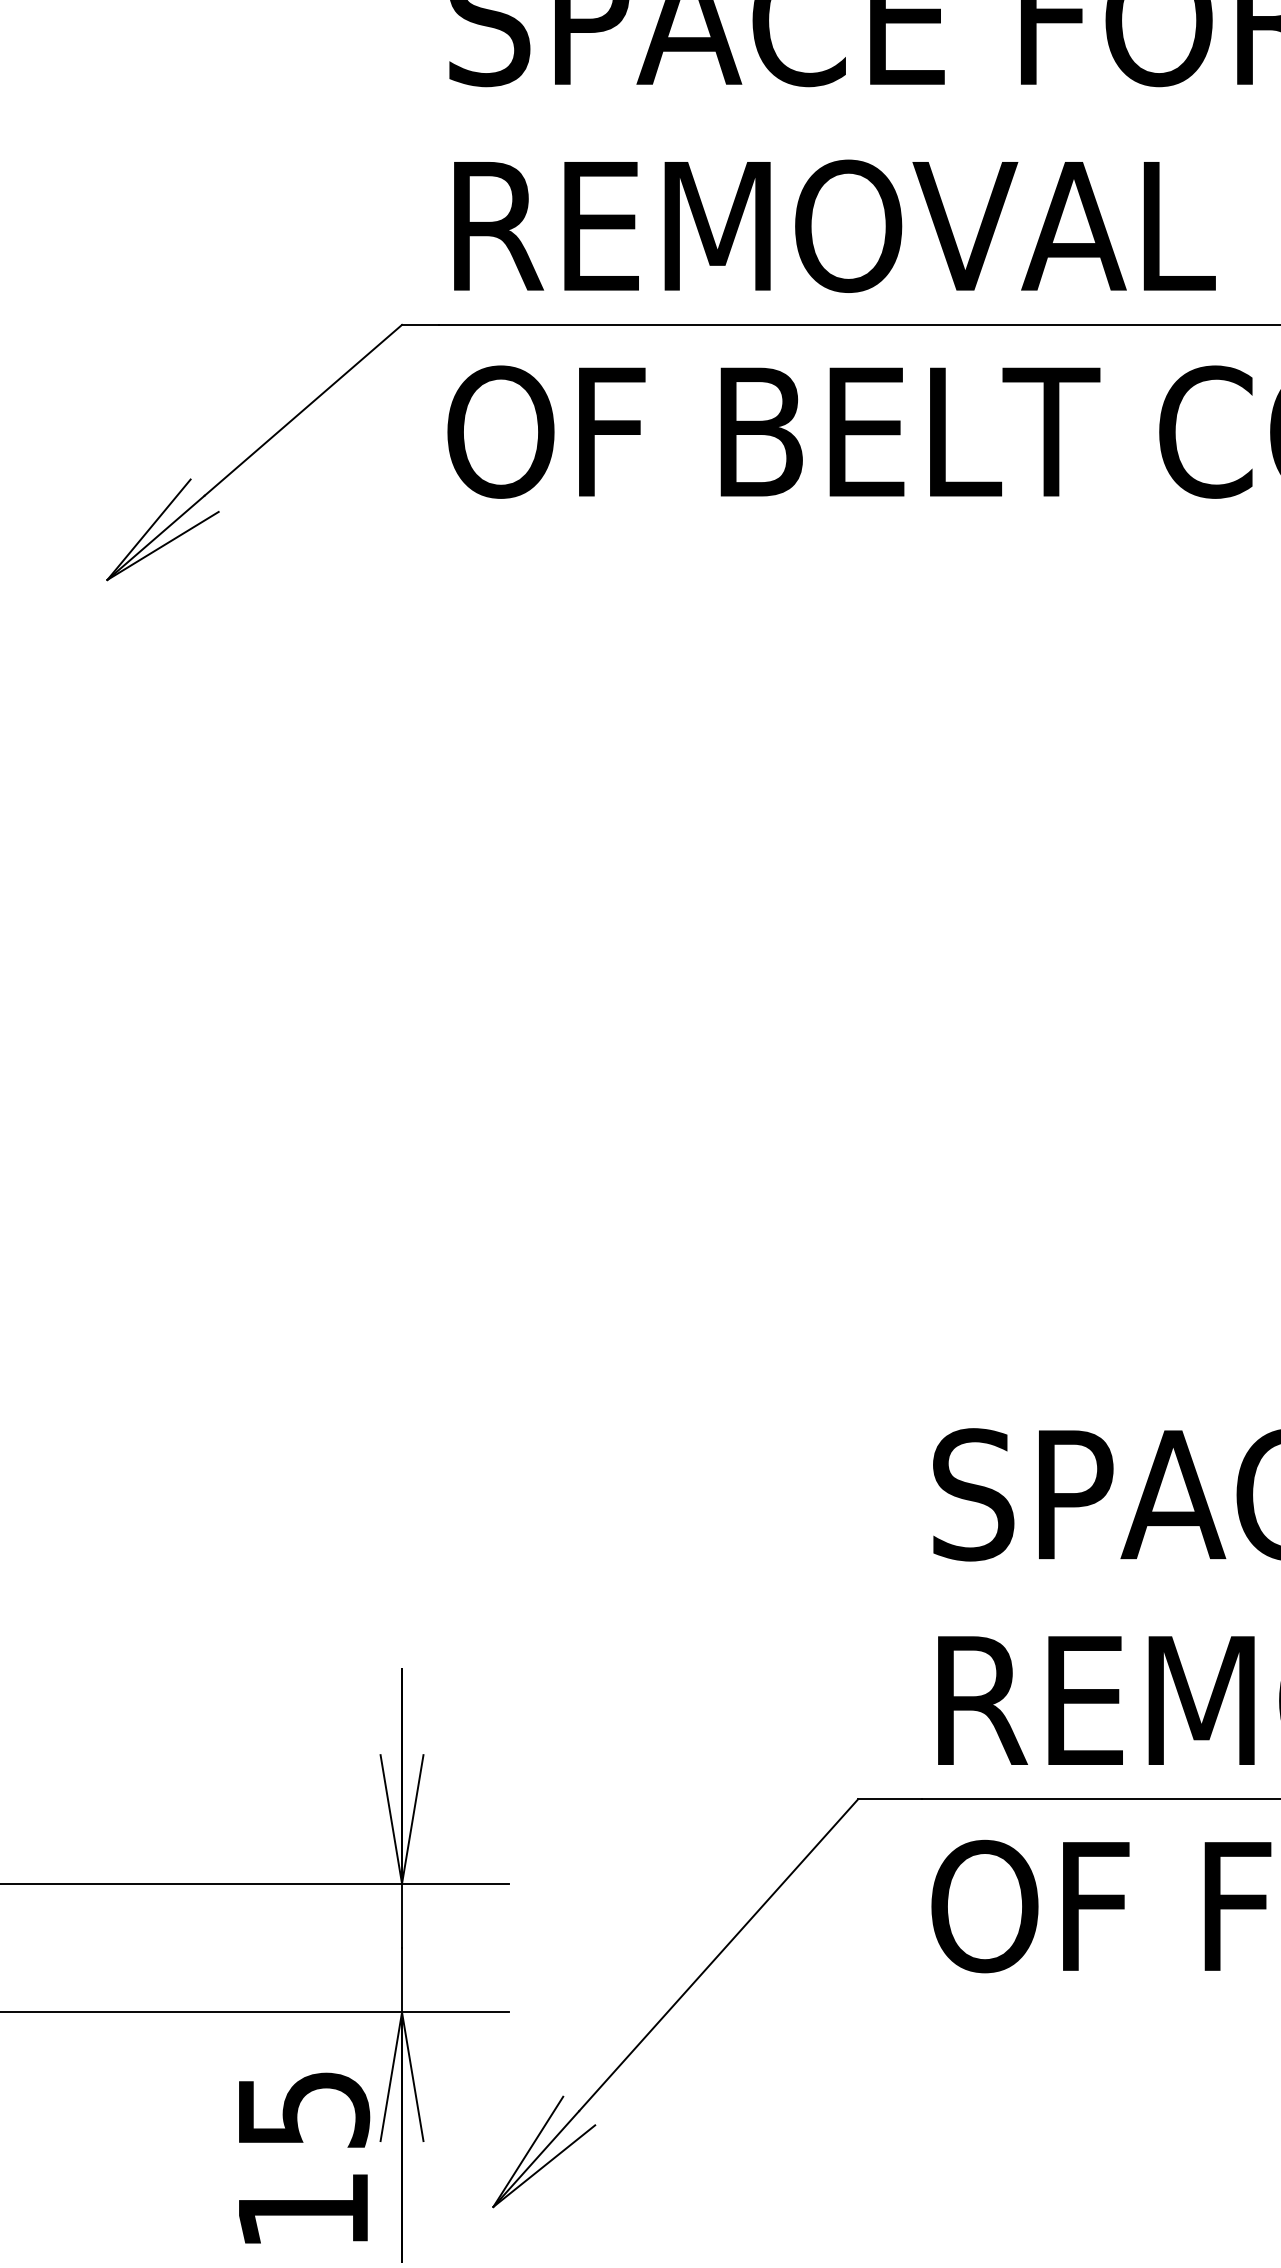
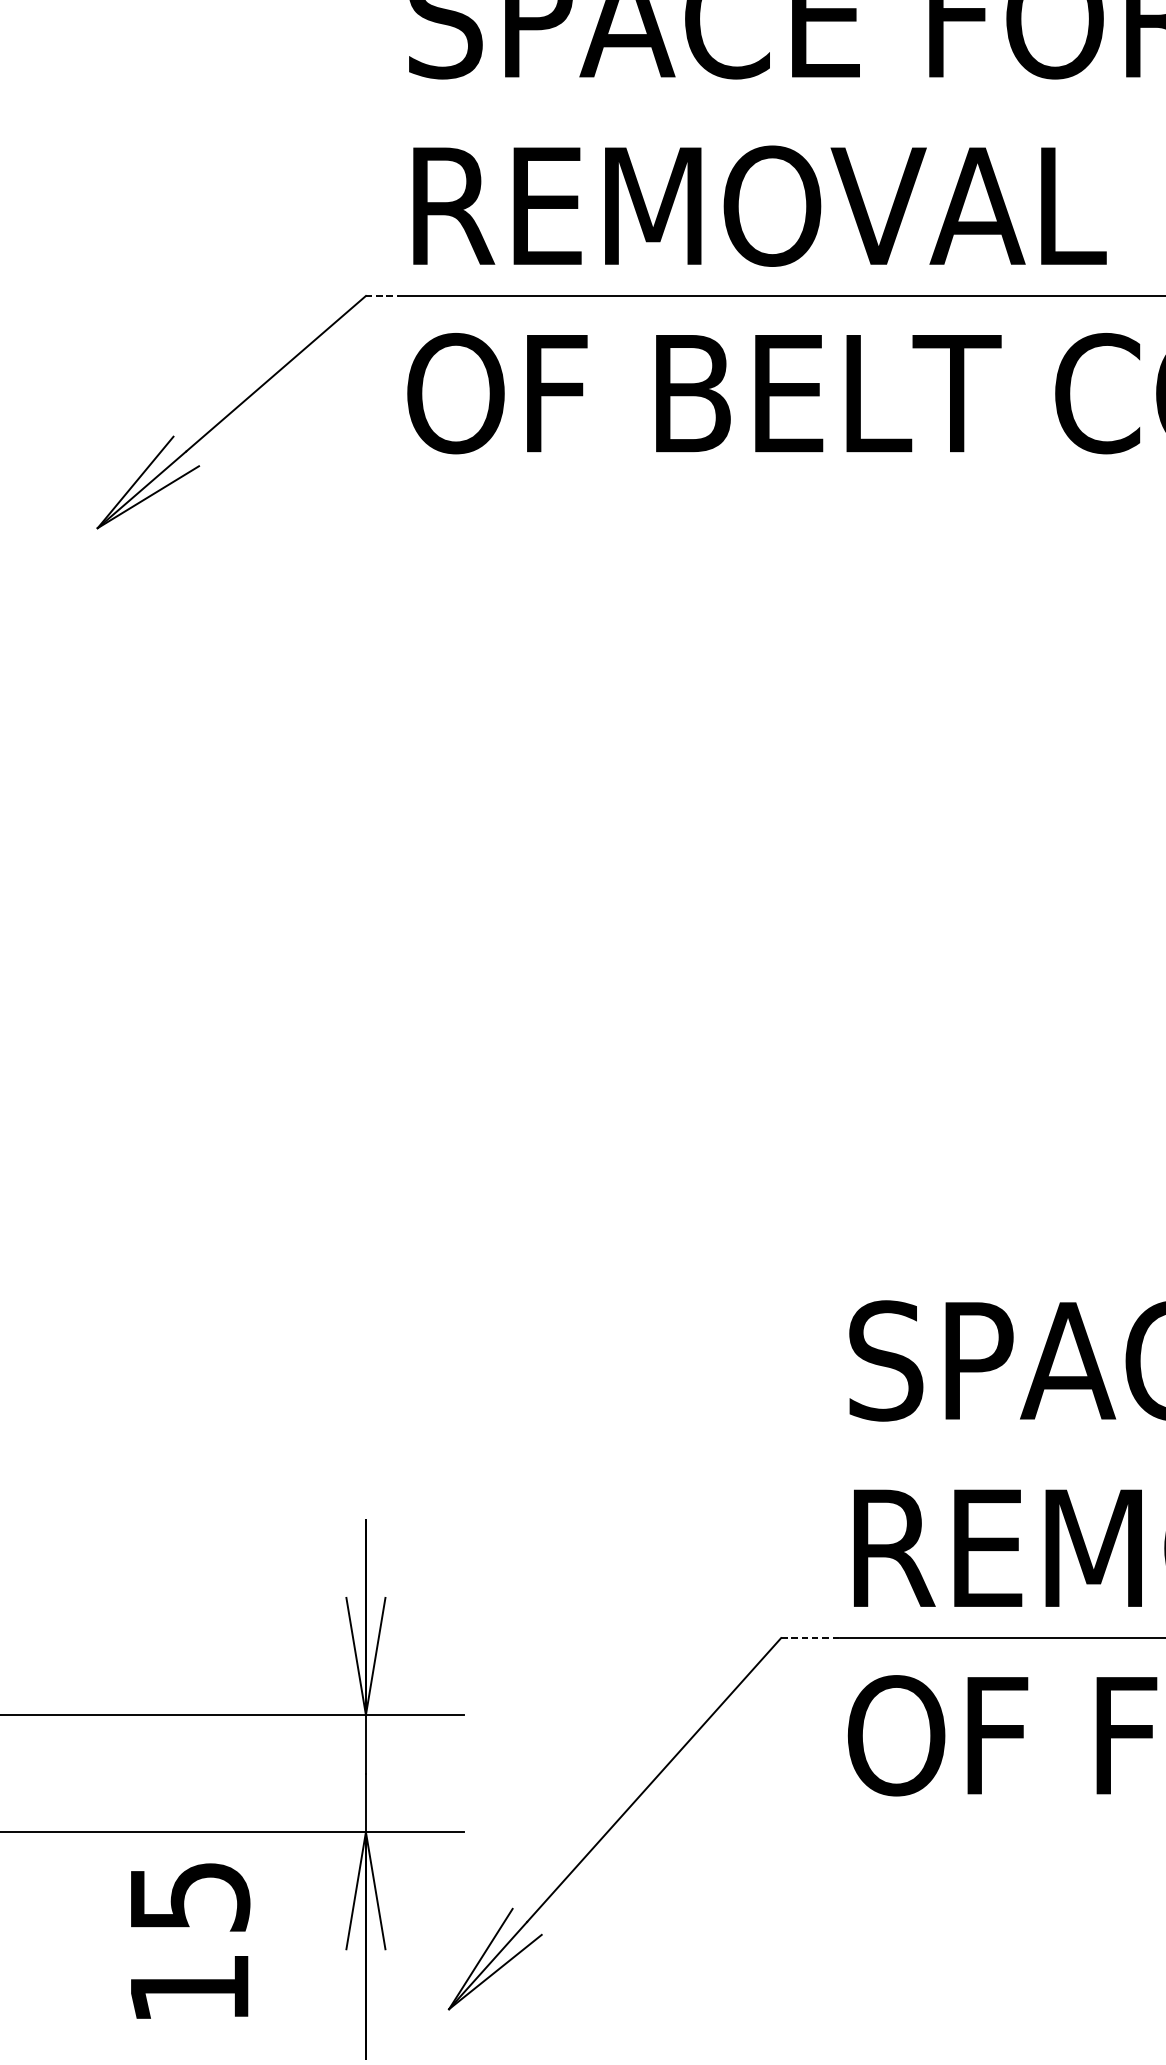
line: (420, 324) -> (382, 295), solid -> dashed
line: (890, 1799) -> (810, 1638), solid -> dashed
text: (304, 2157) -> (190, 1940), moved

